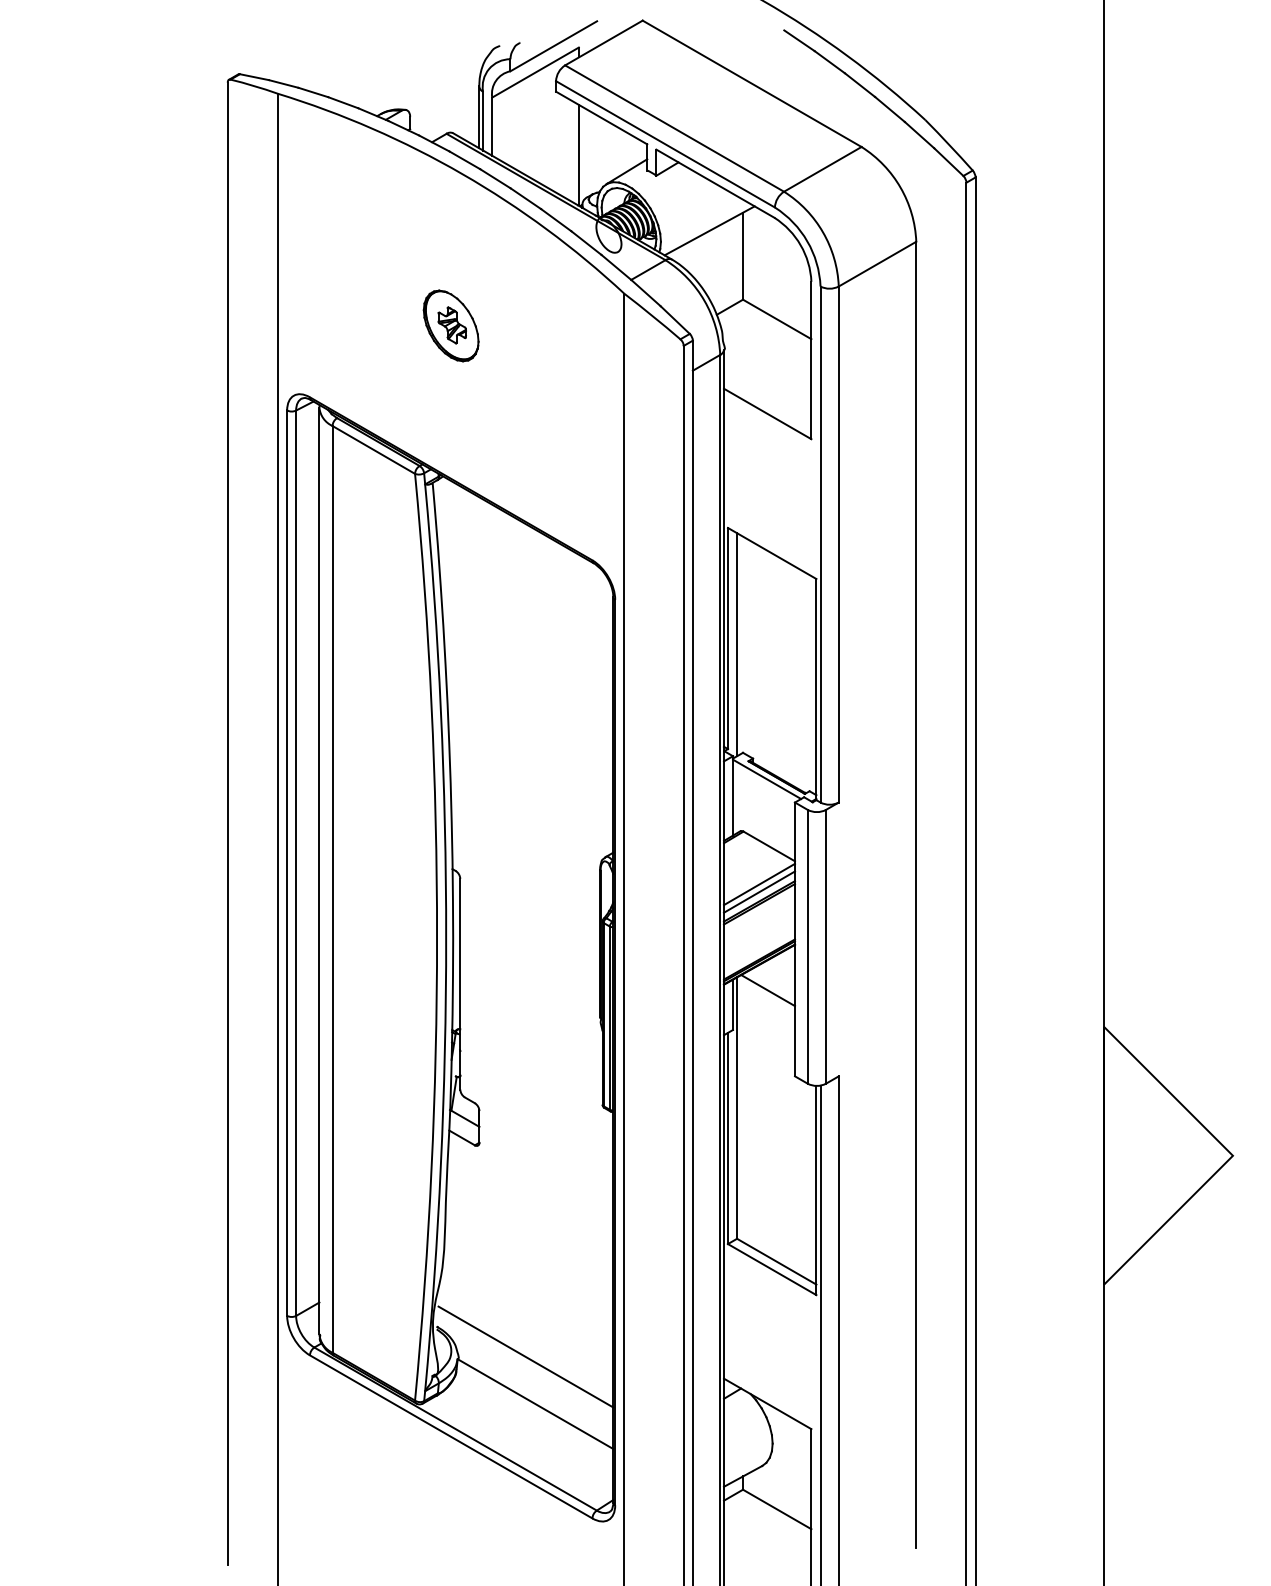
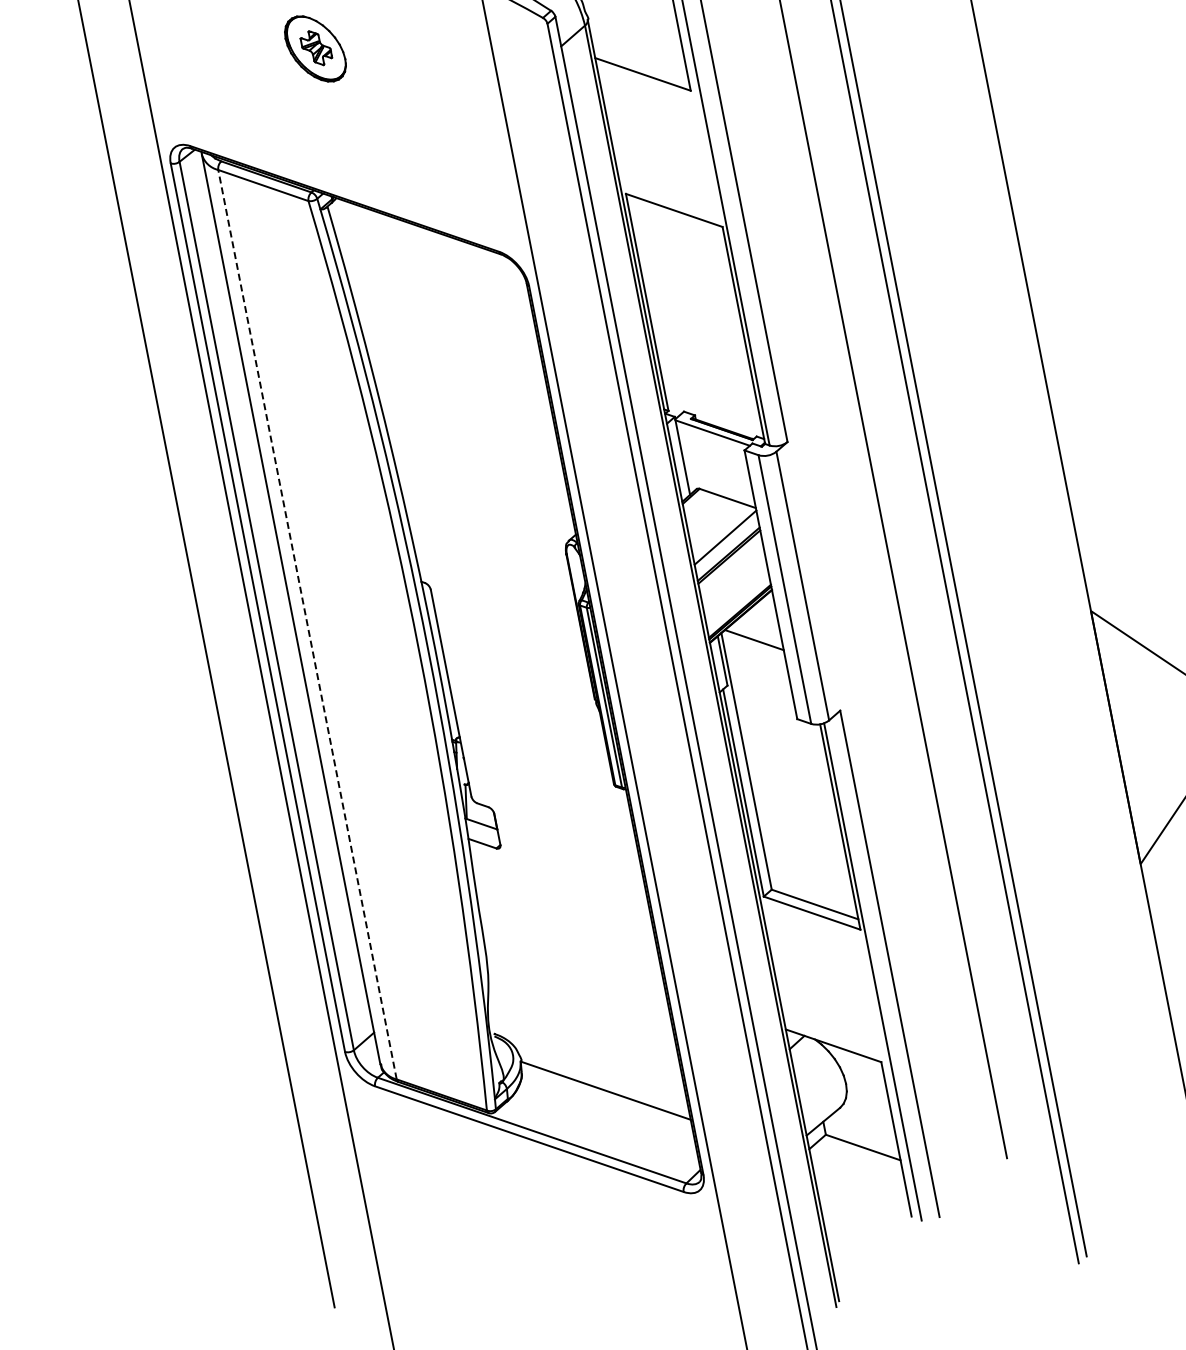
line: (737, 644) -> (657, 306), removed
line: (332, 888) -> (307, 623), solid -> dashed
line: (759, 891) -> (726, 544), removed
line: (525, 1356) -> (586, 1045), removed

